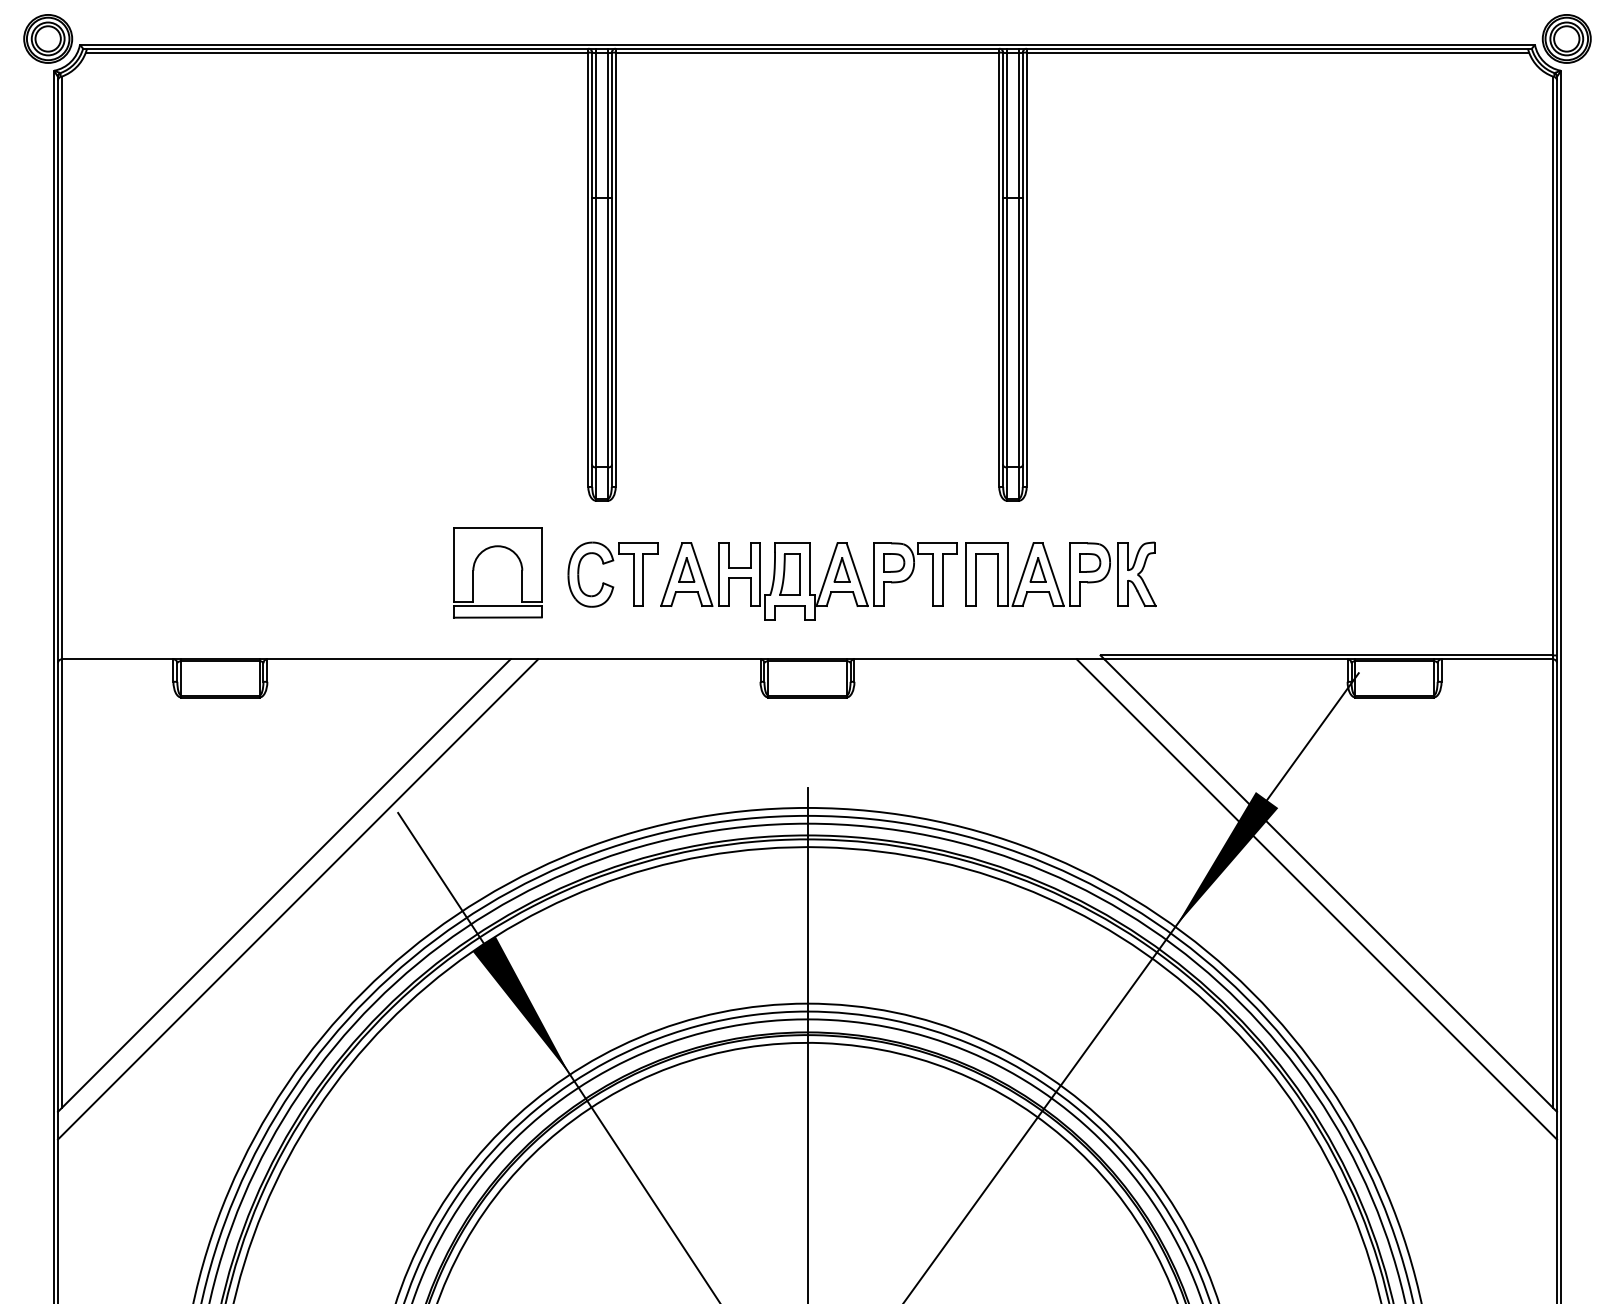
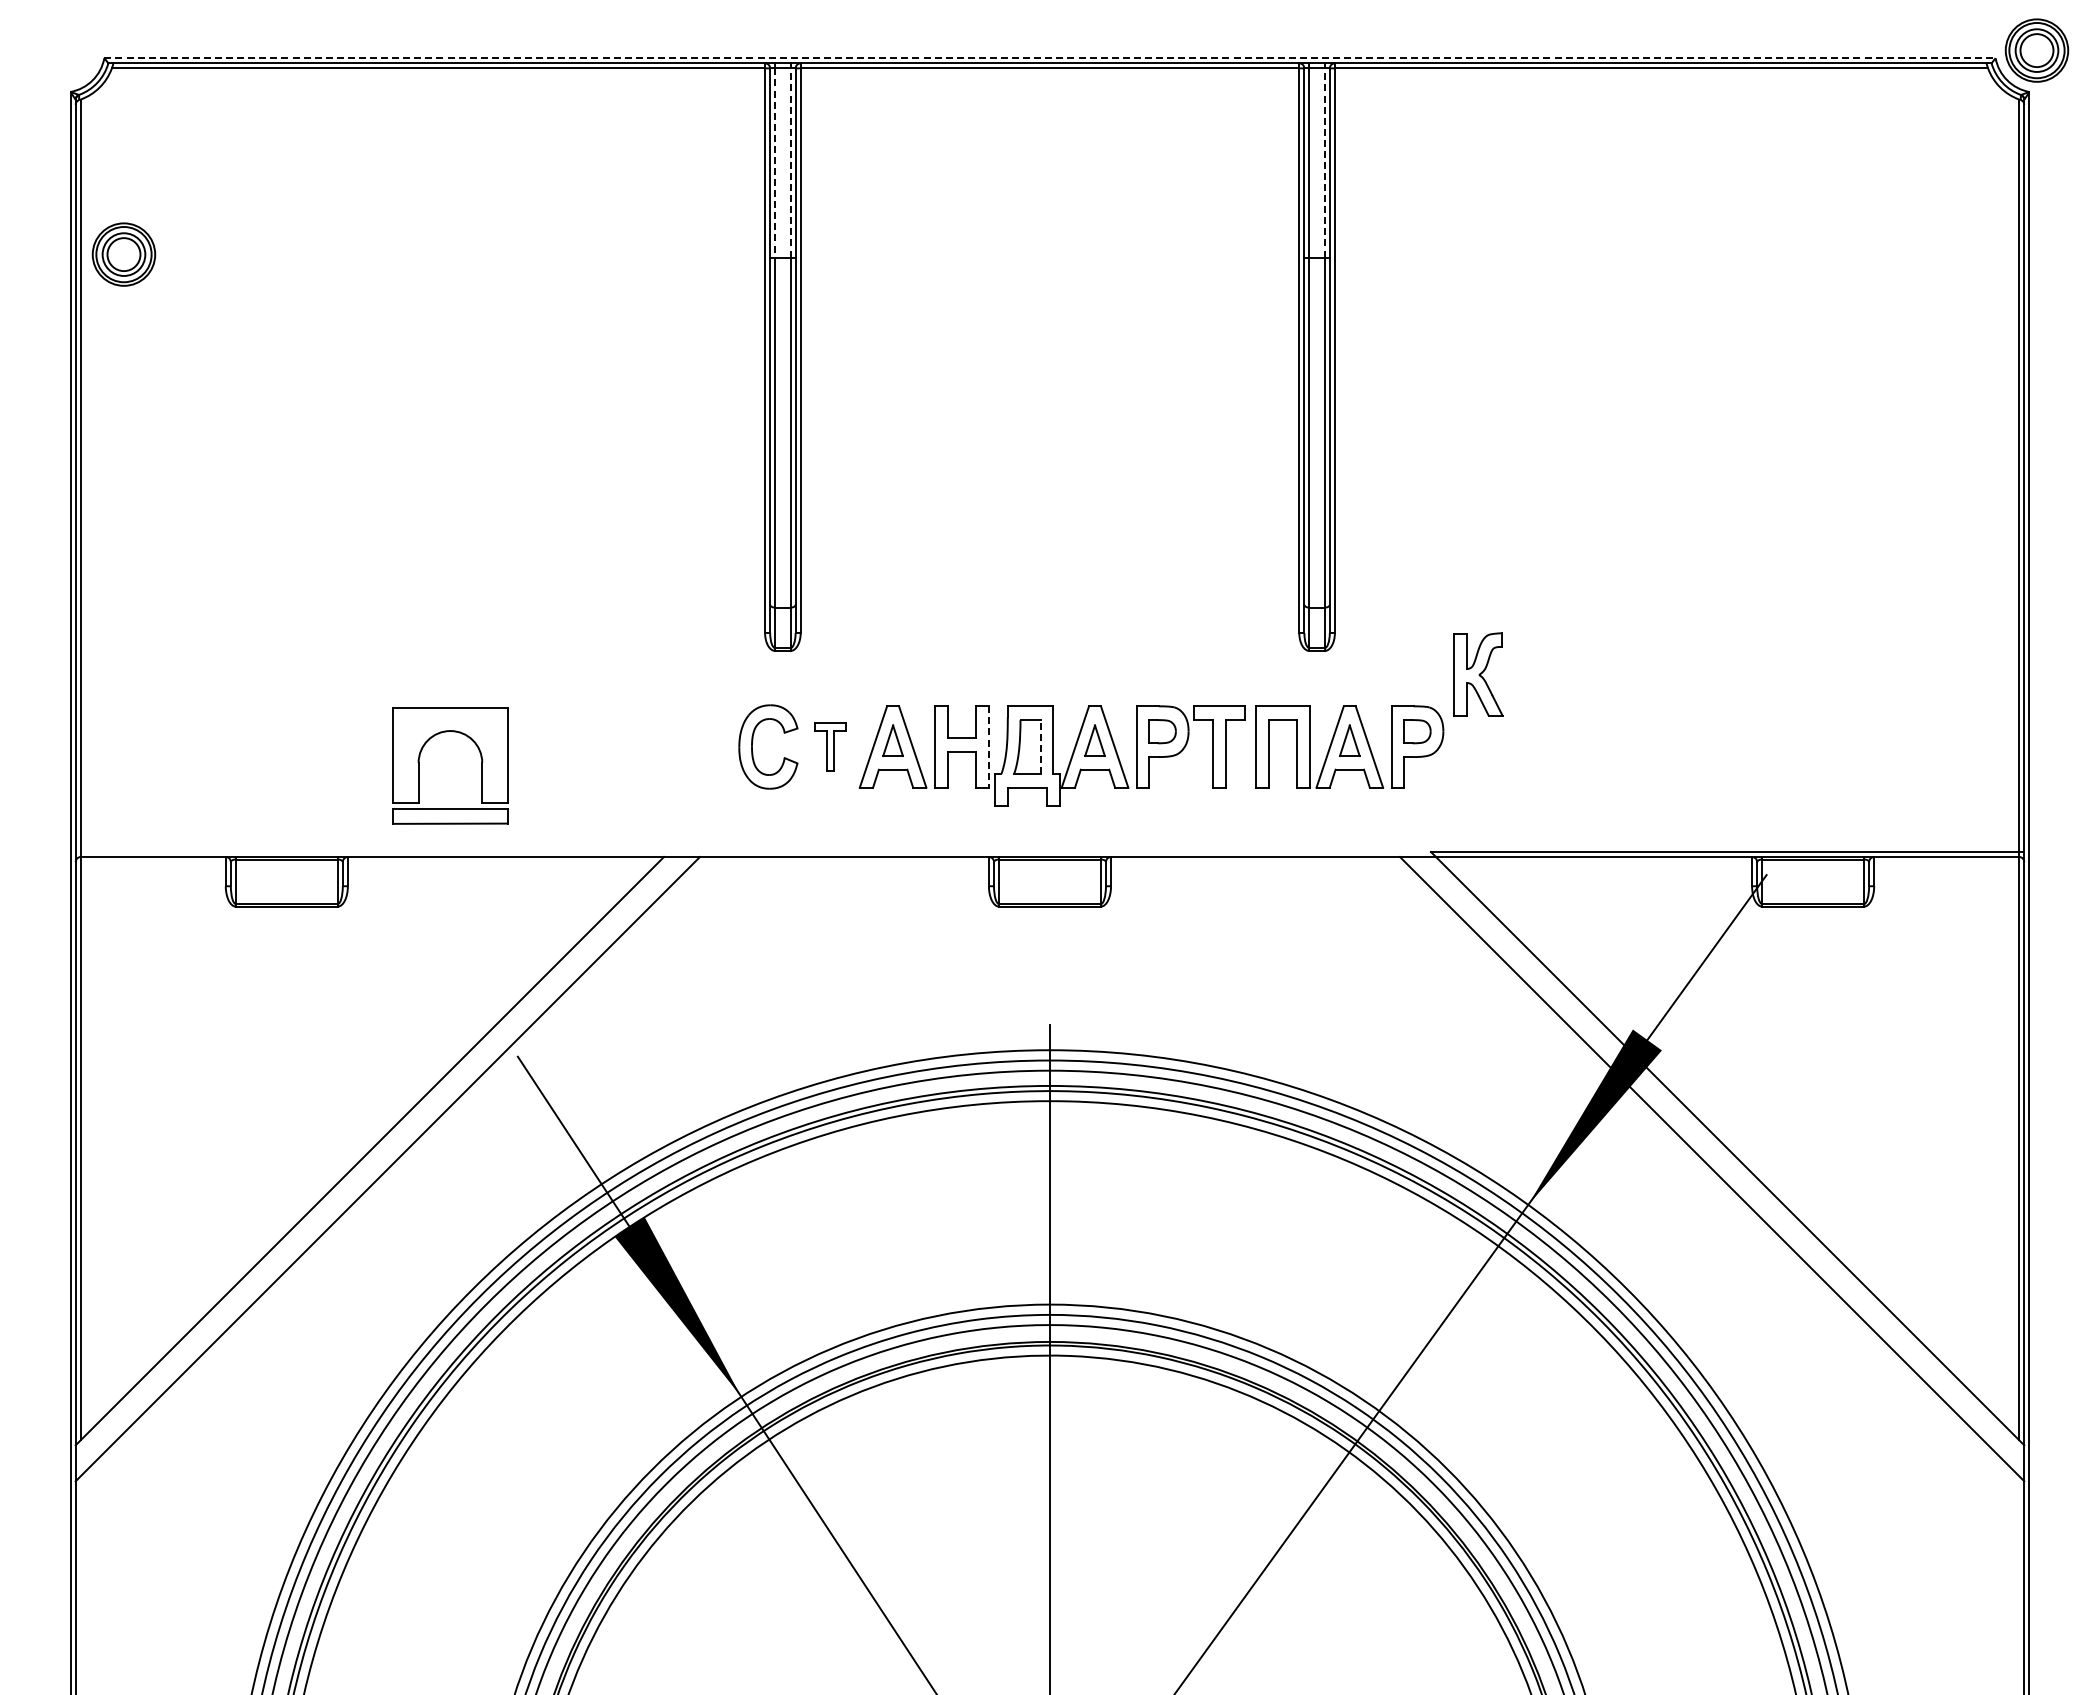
part: (47, 38) -> (123, 254), moved
line: (807, 45) -> (1050, 58), solid -> dashed
line: (596, 125) -> (775, 162), solid -> dashed
line: (607, 125) -> (790, 162), solid -> dashed
line: (1018, 125) -> (1324, 162), solid -> dashed
part: (474, 572) -> (419, 765), moved
part: (638, 574) -> (830, 746), size x0.6
part: (1137, 574) -> (1478, 674), moved
line: (760, 575) -> (988, 747), solid -> dashed
line: (800, 575) -> (1040, 747), solid -> dashed

